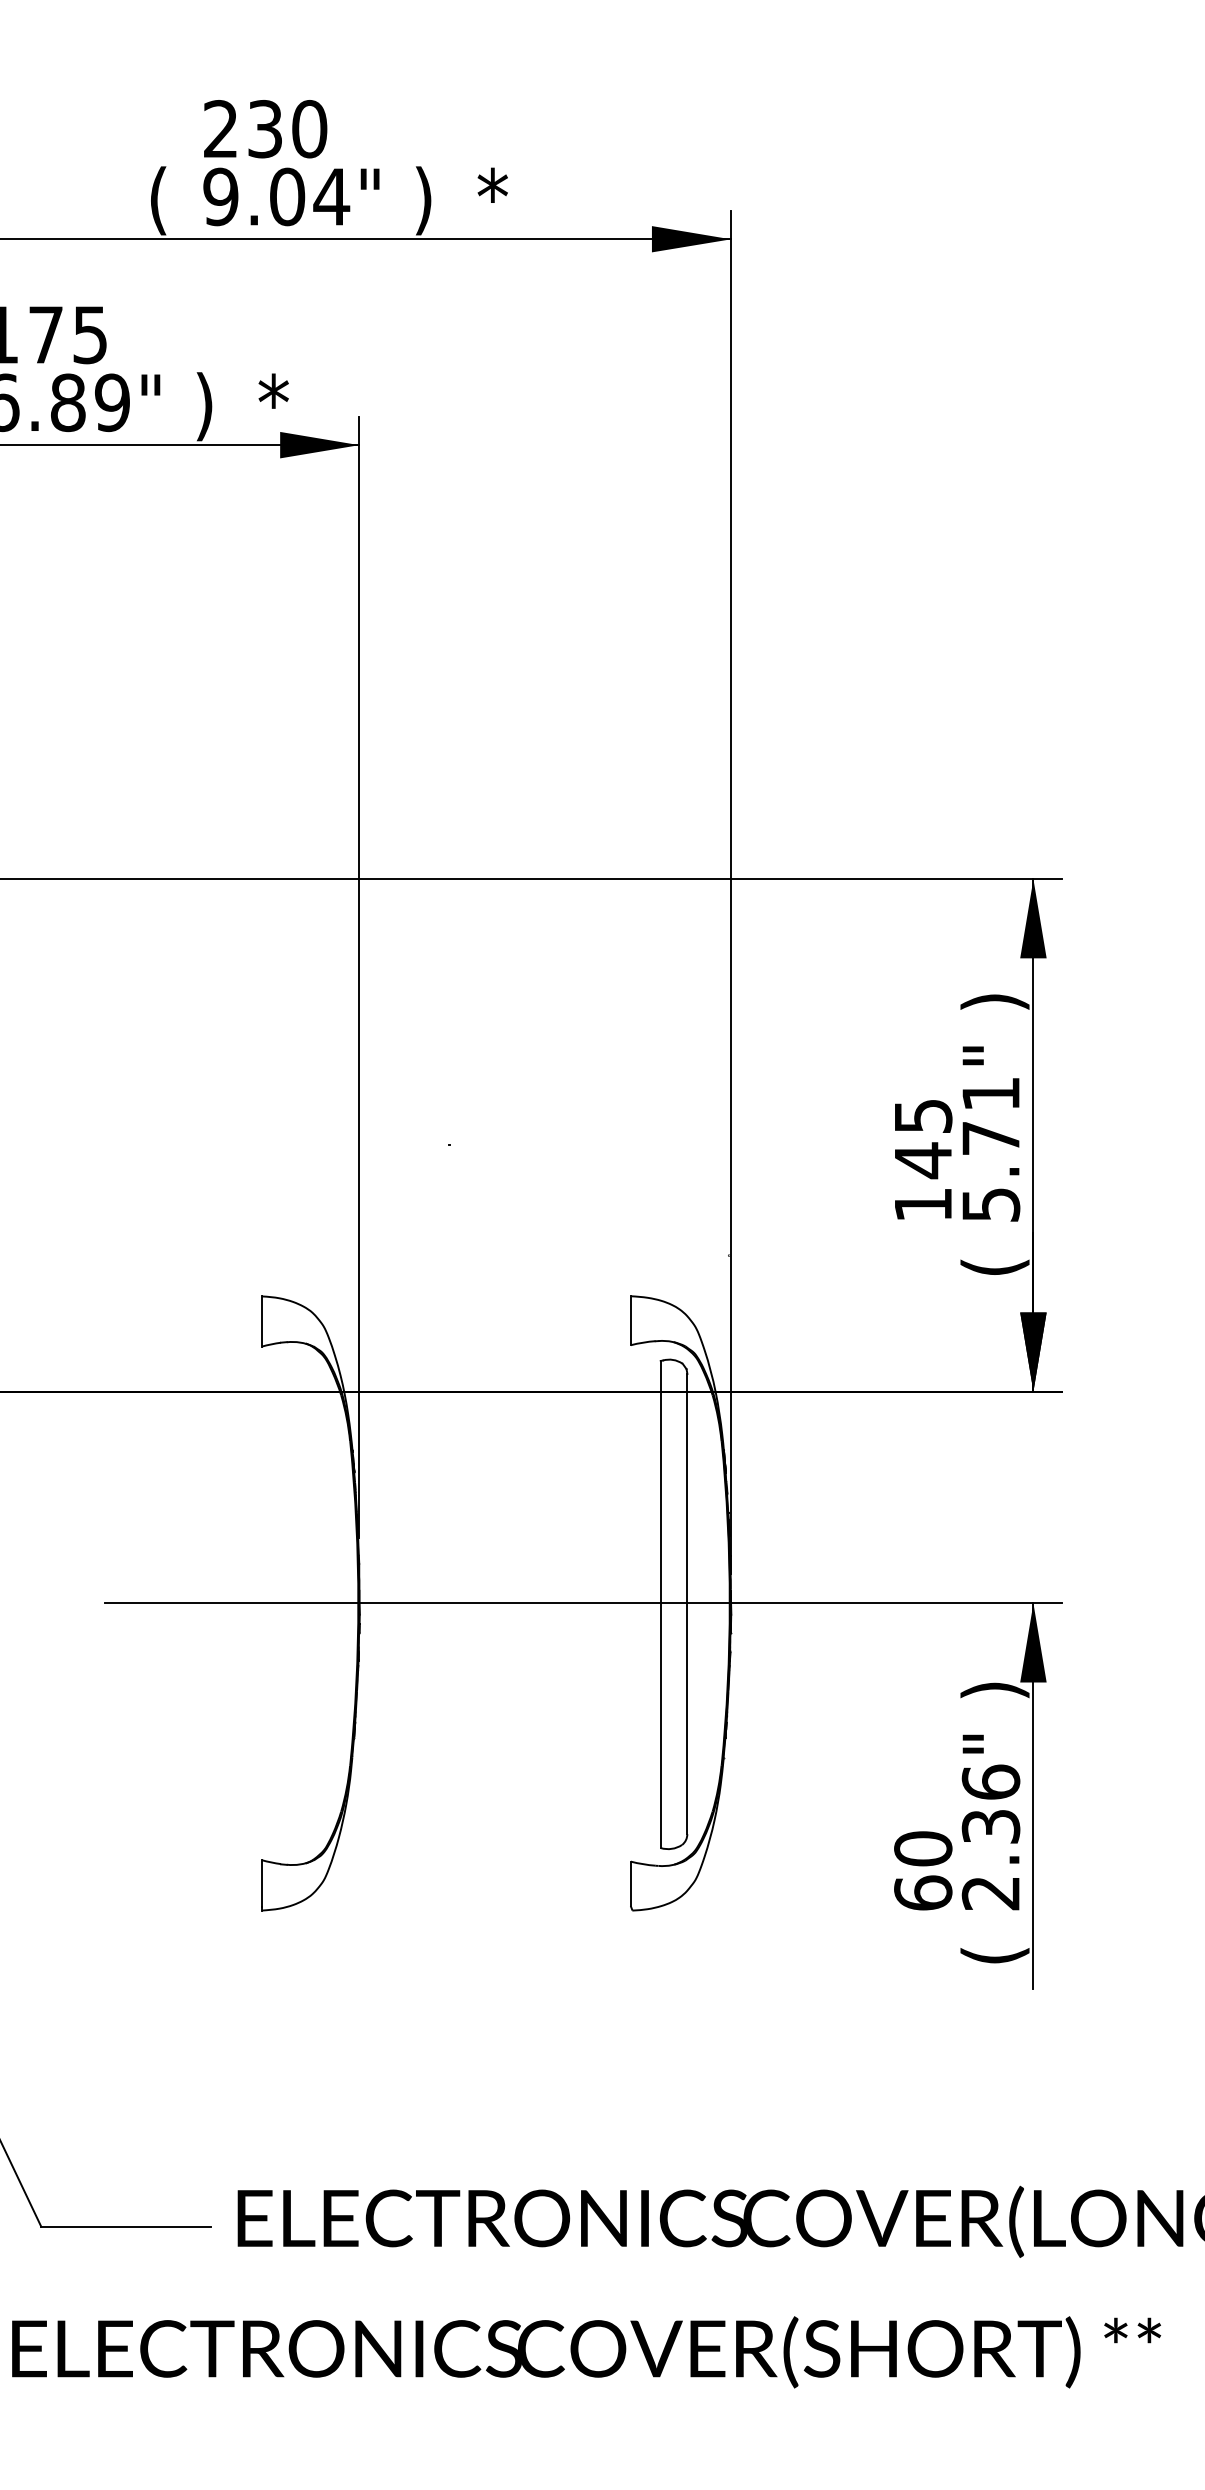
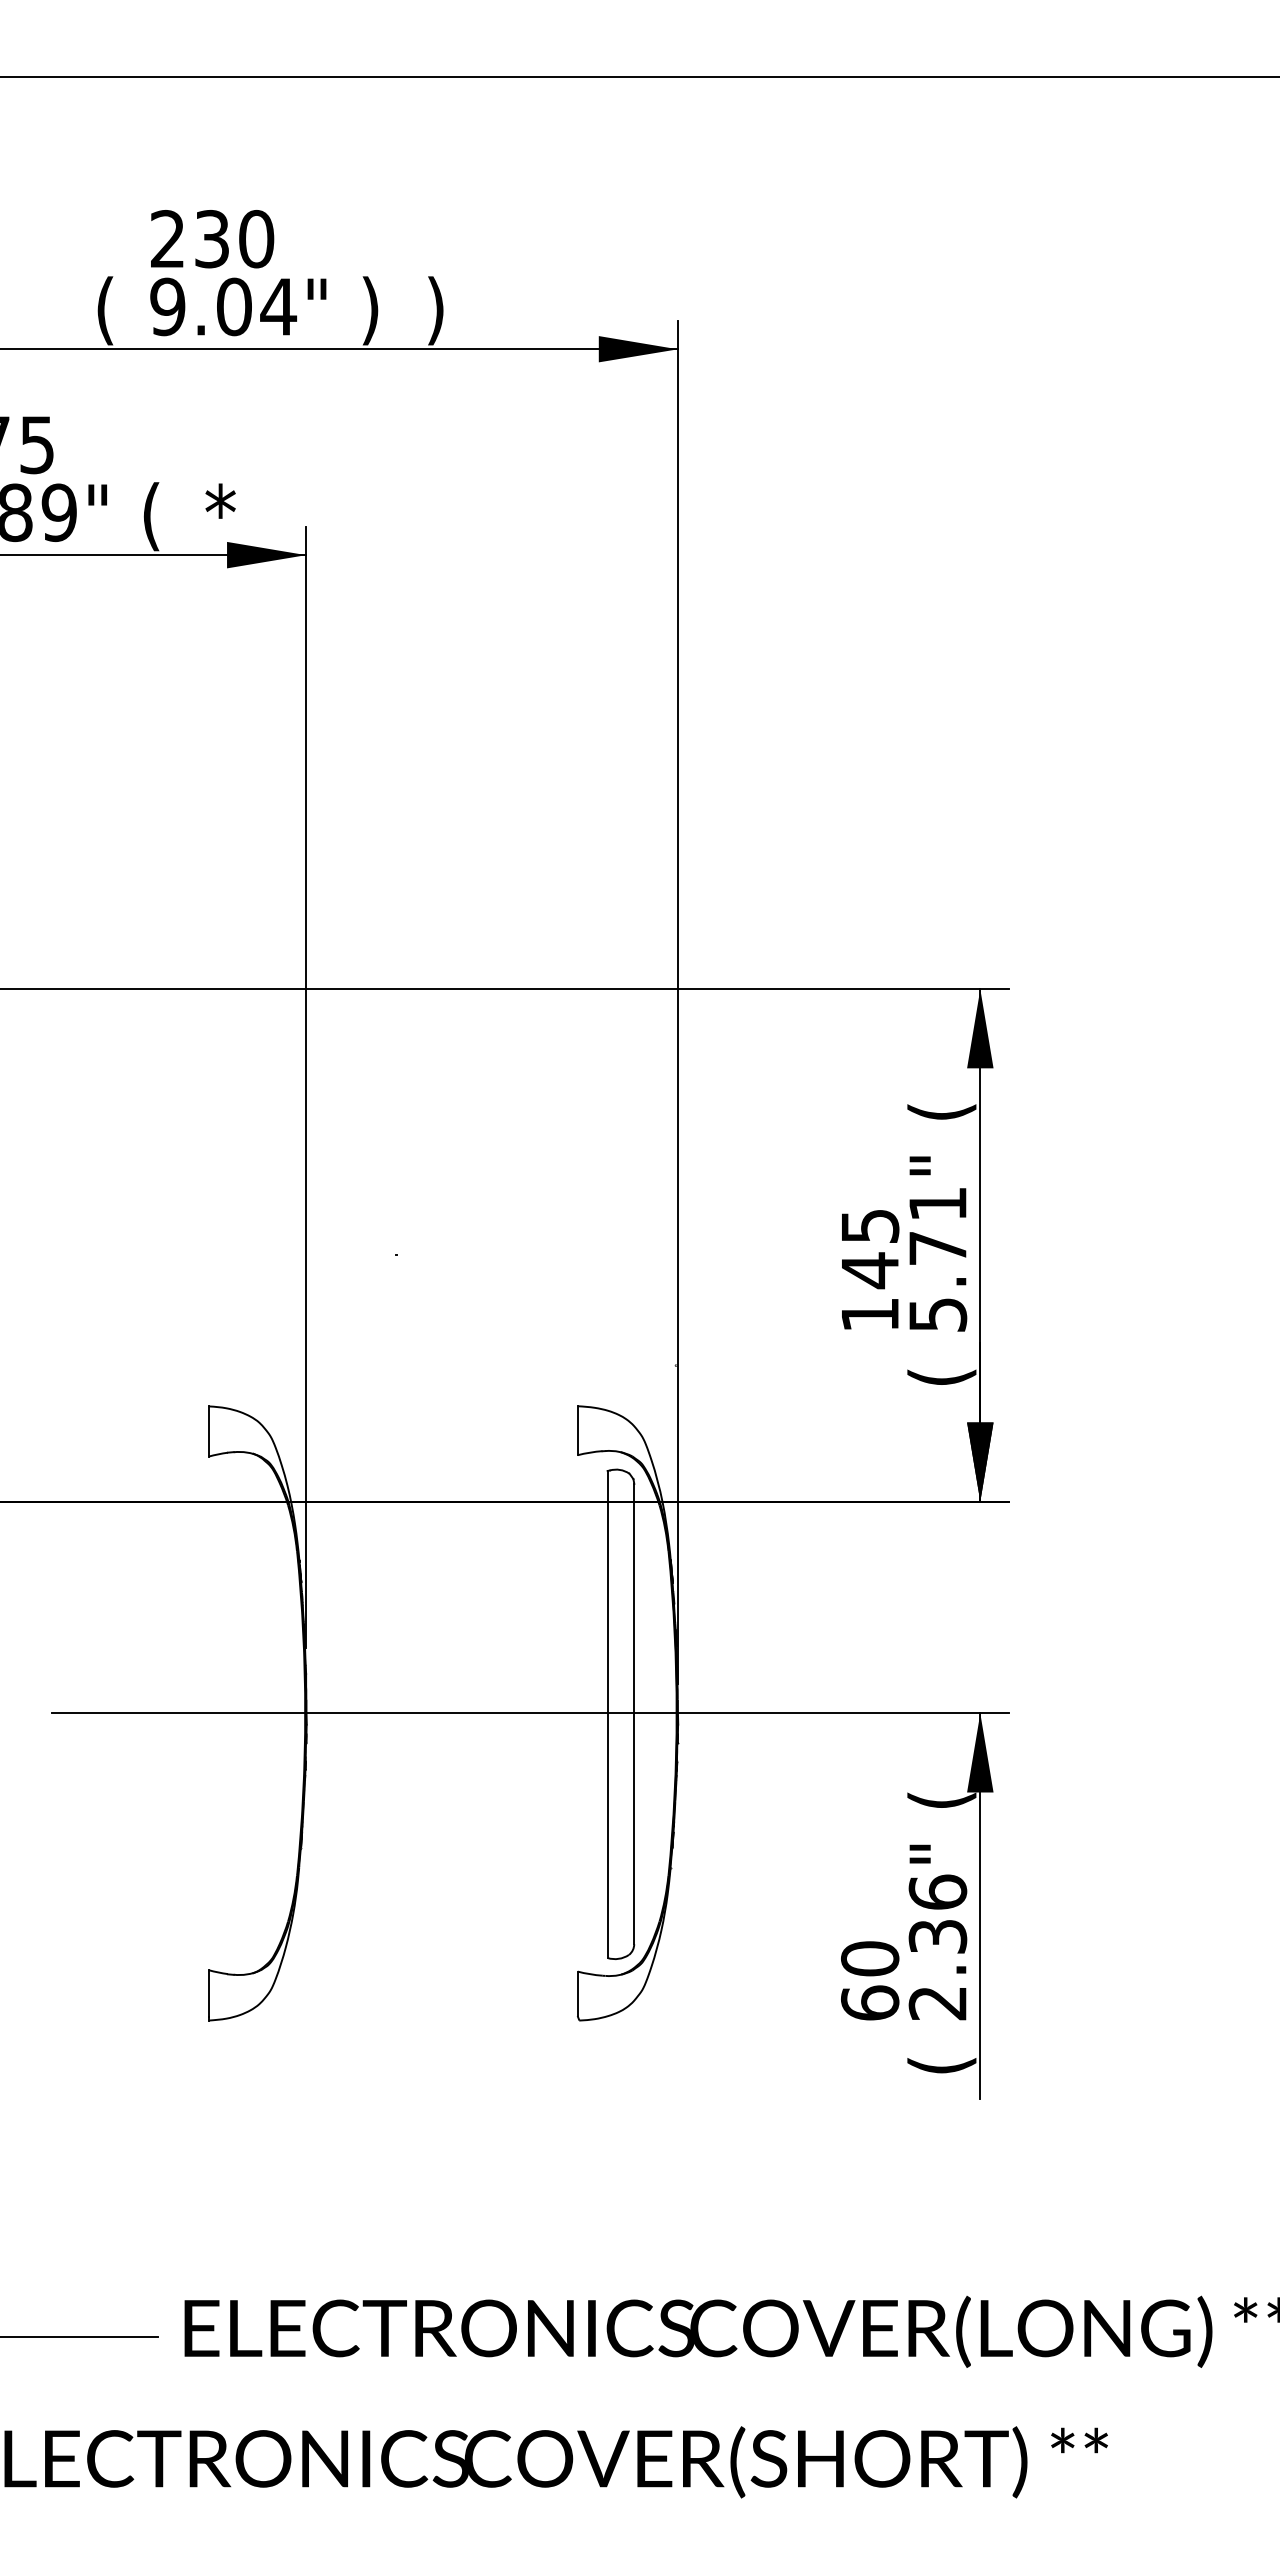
text: (492, 200) -> (439, 310), * -> )
text: (204, 406) -> (151, 516), ) -> (
text: (994, 1001) -> (941, 1111), ) -> (
text: (994, 1690) -> (941, 1800), ) -> (

